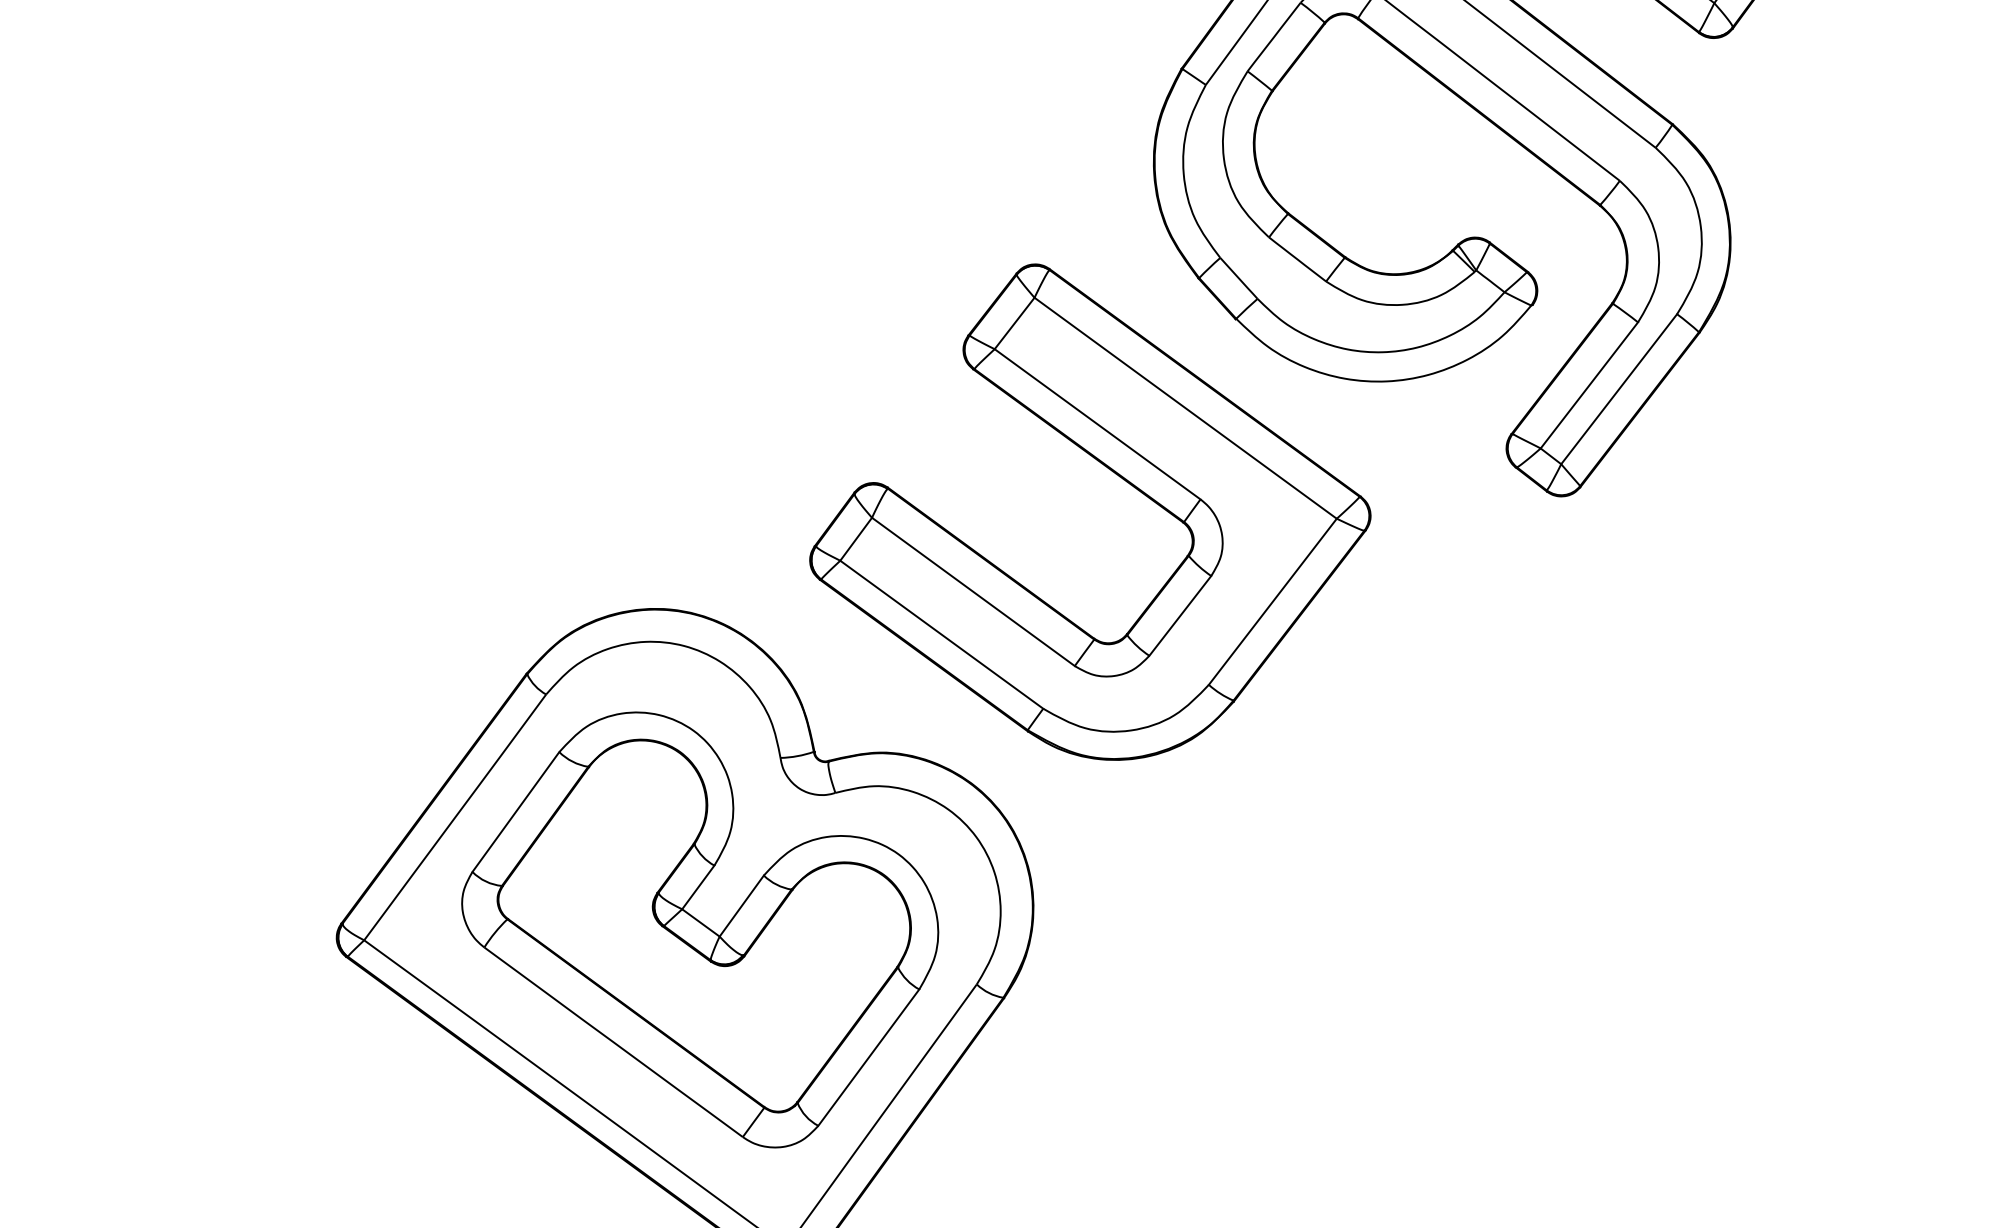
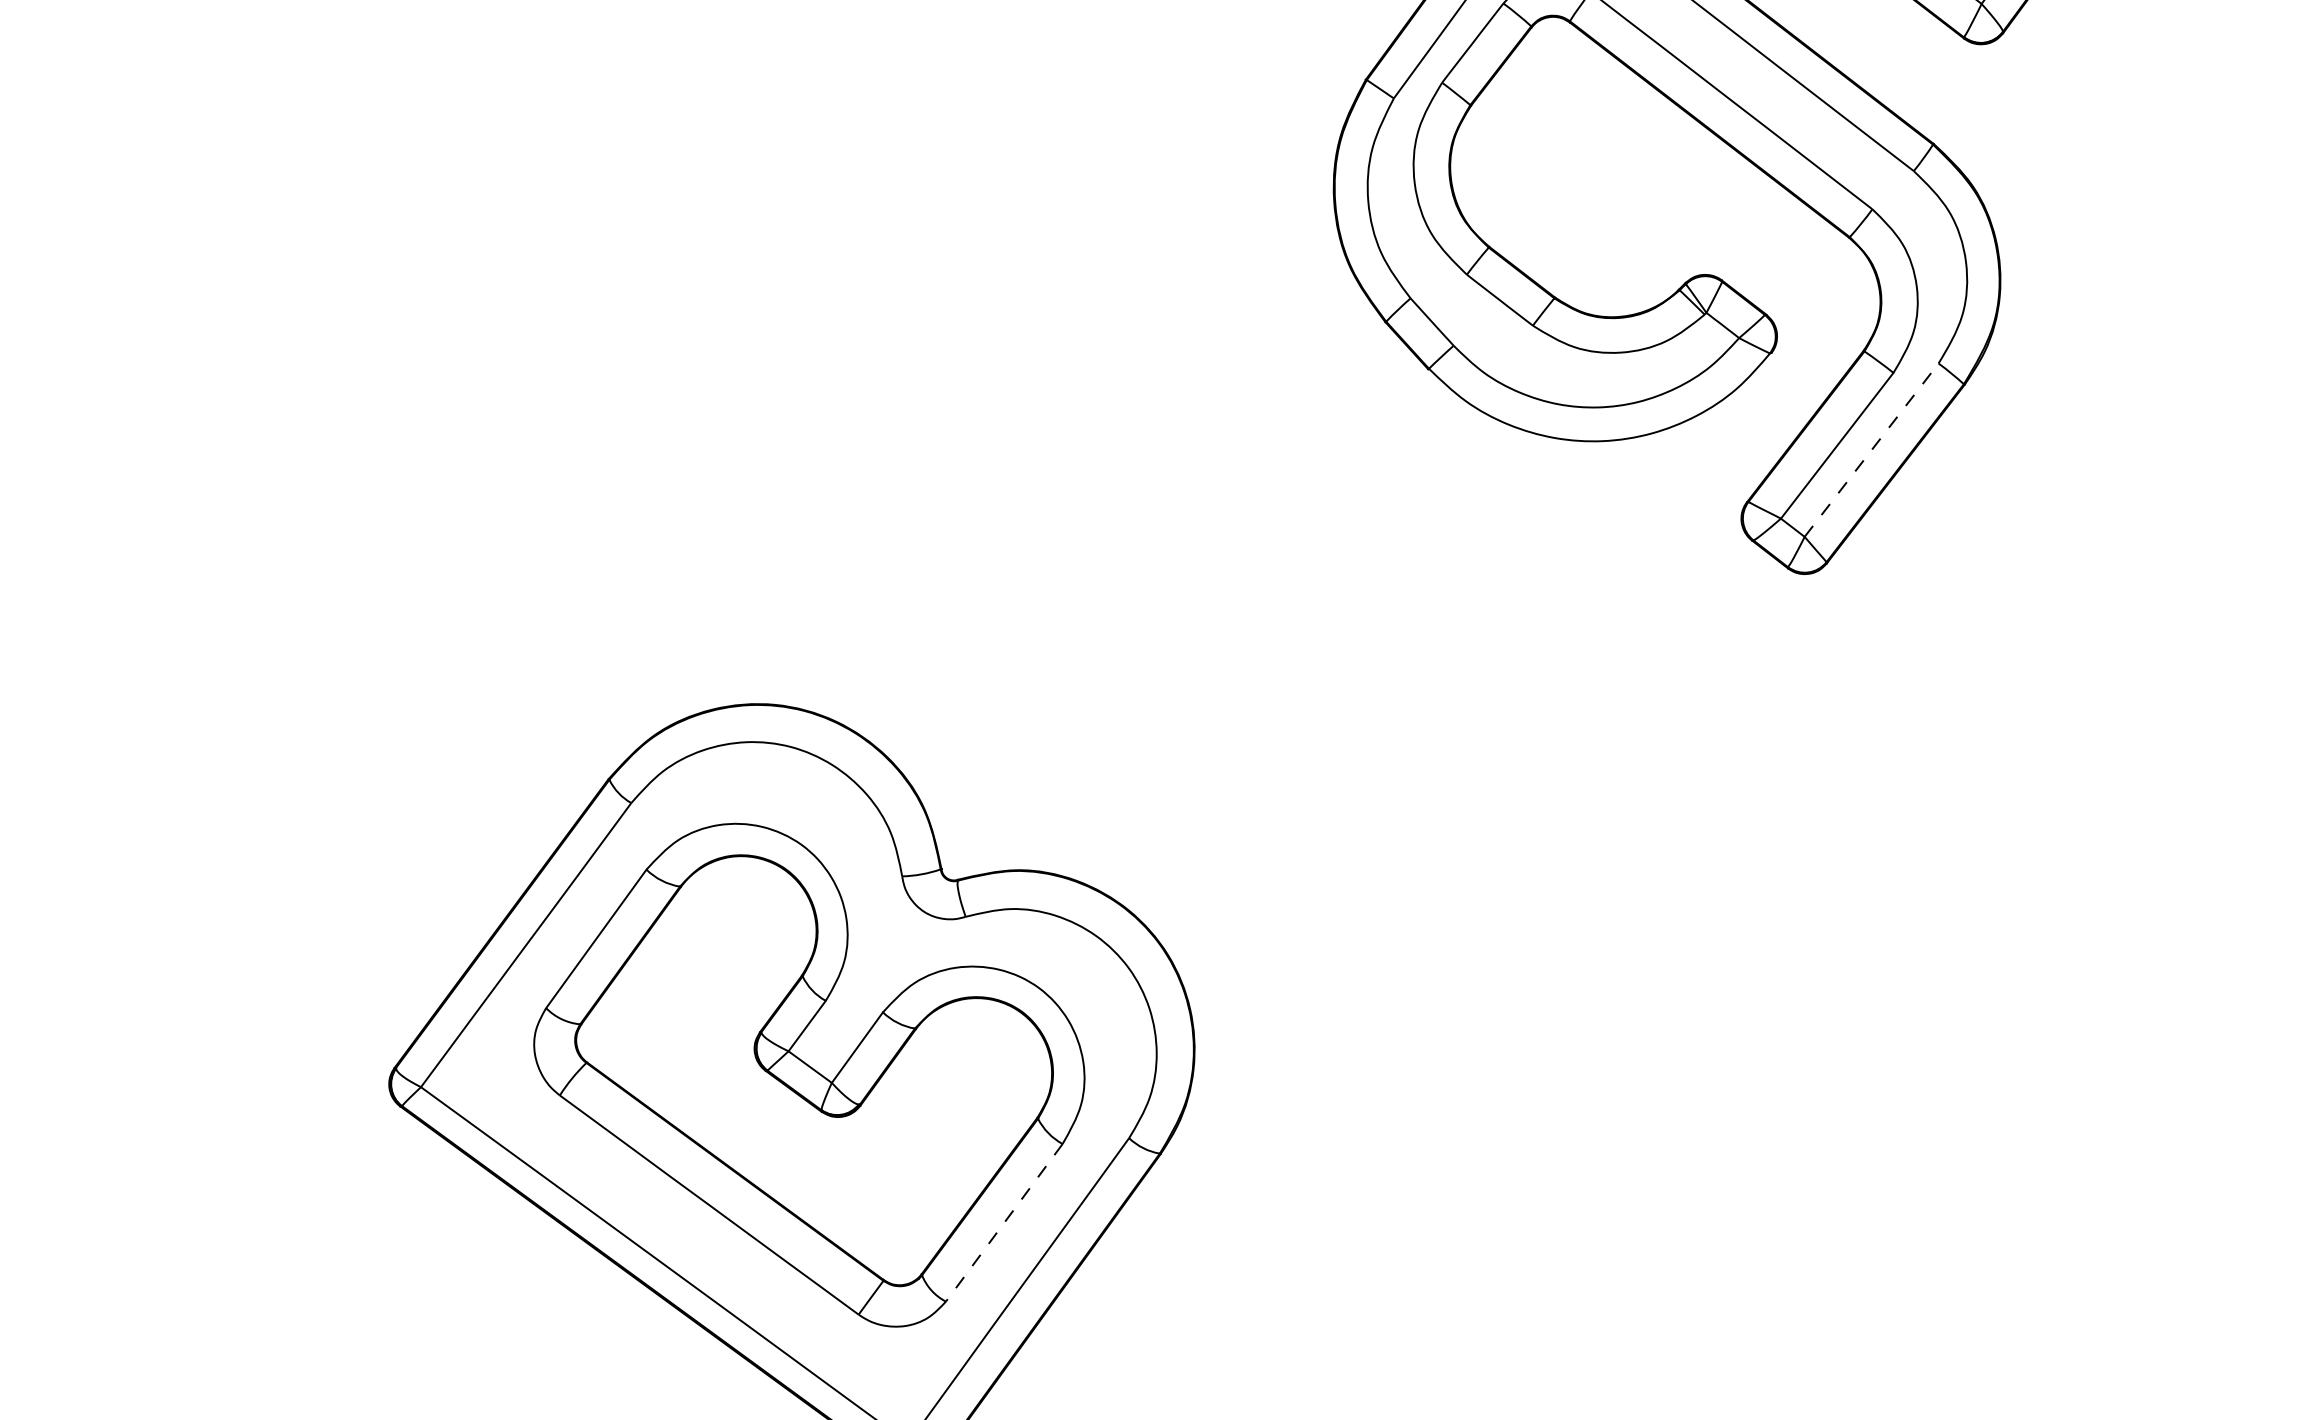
line: (1619, 389) -> (1871, 450), solid -> dashed
part: (1119, 476) -> (1293, 551), removed
line: (868, 1058) -> (1003, 1223), solid -> dashed

